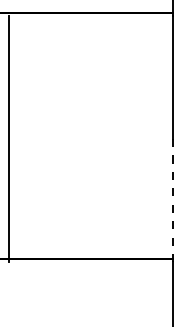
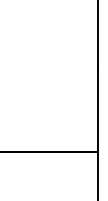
line: (173, 200) -> (97, 111), dashed -> solid

